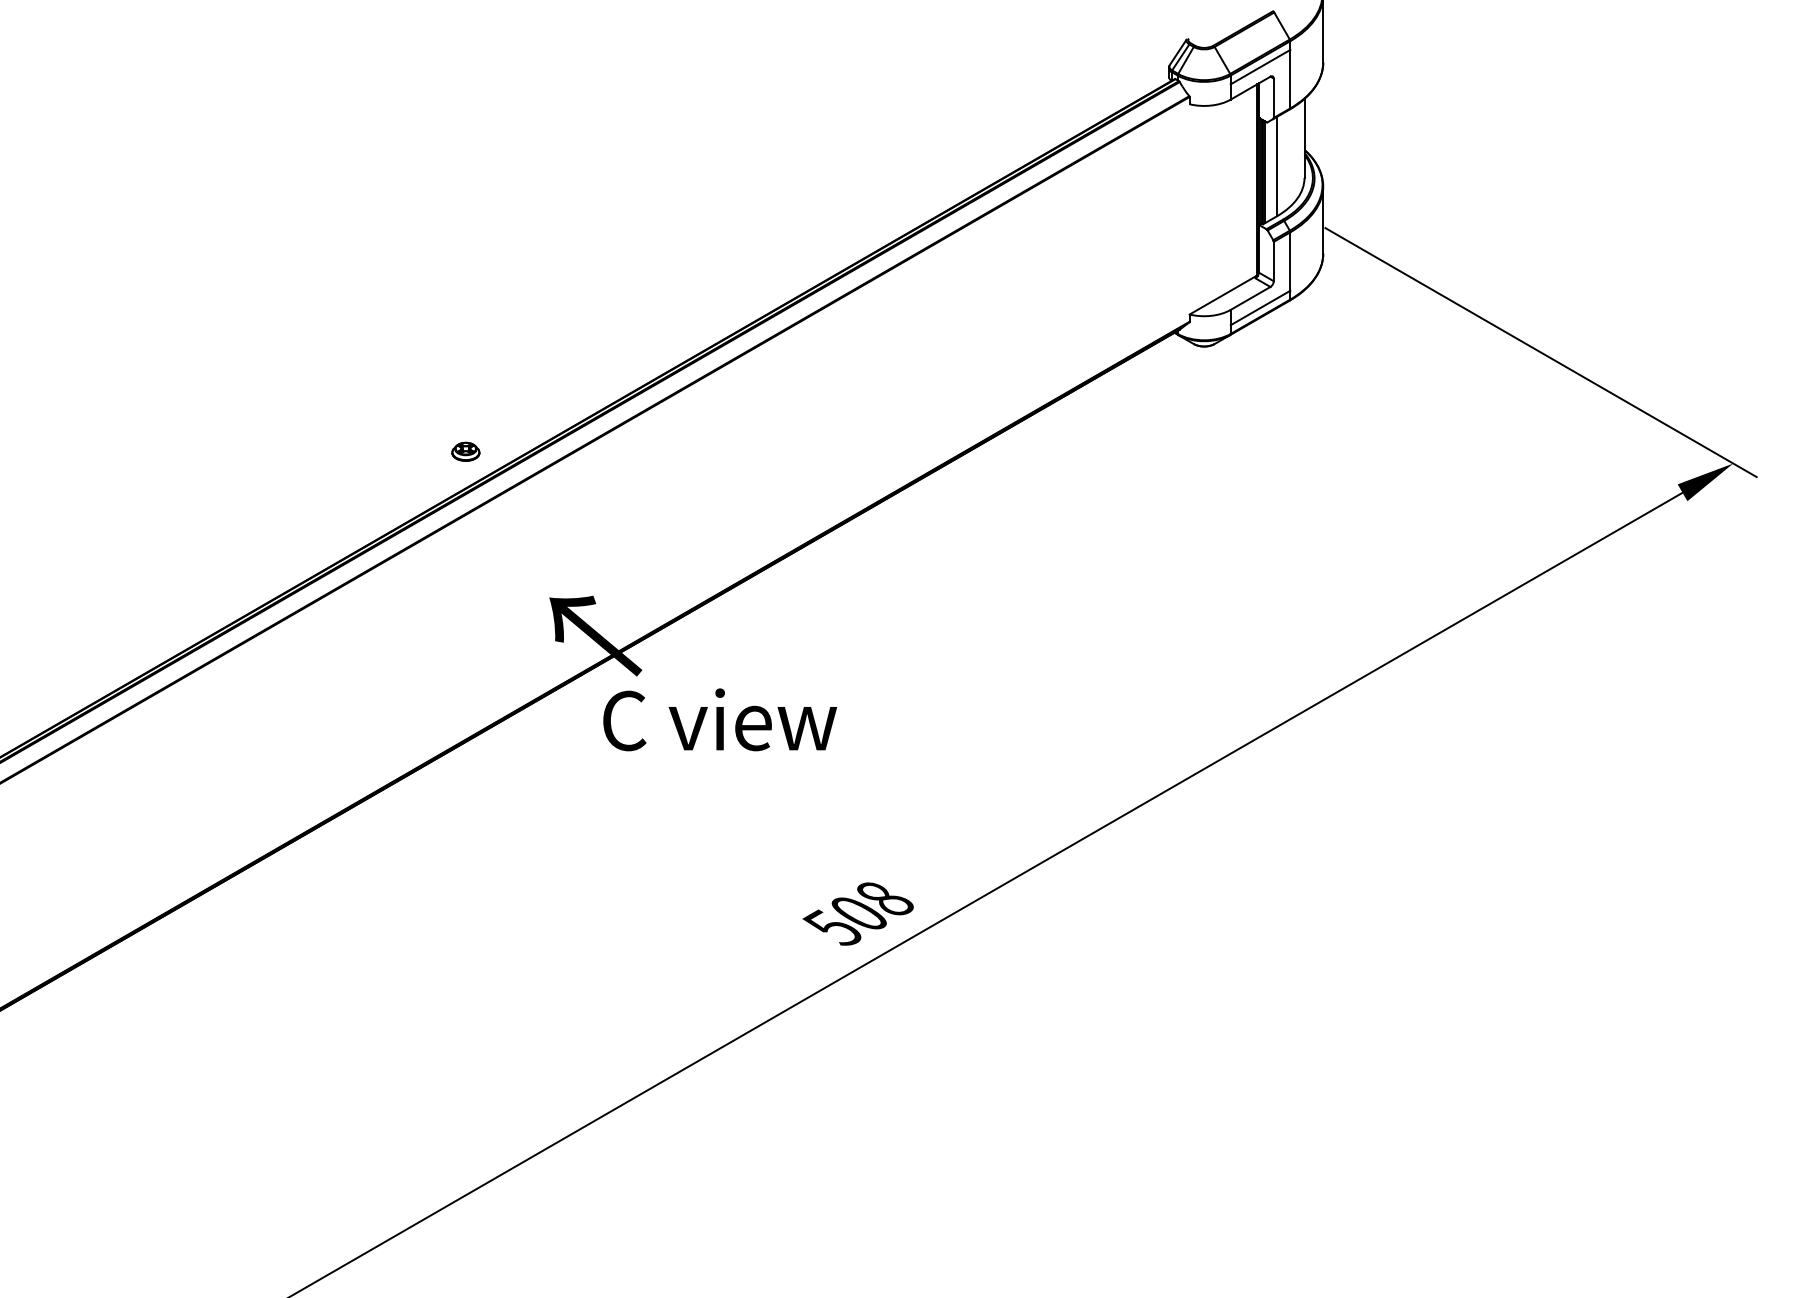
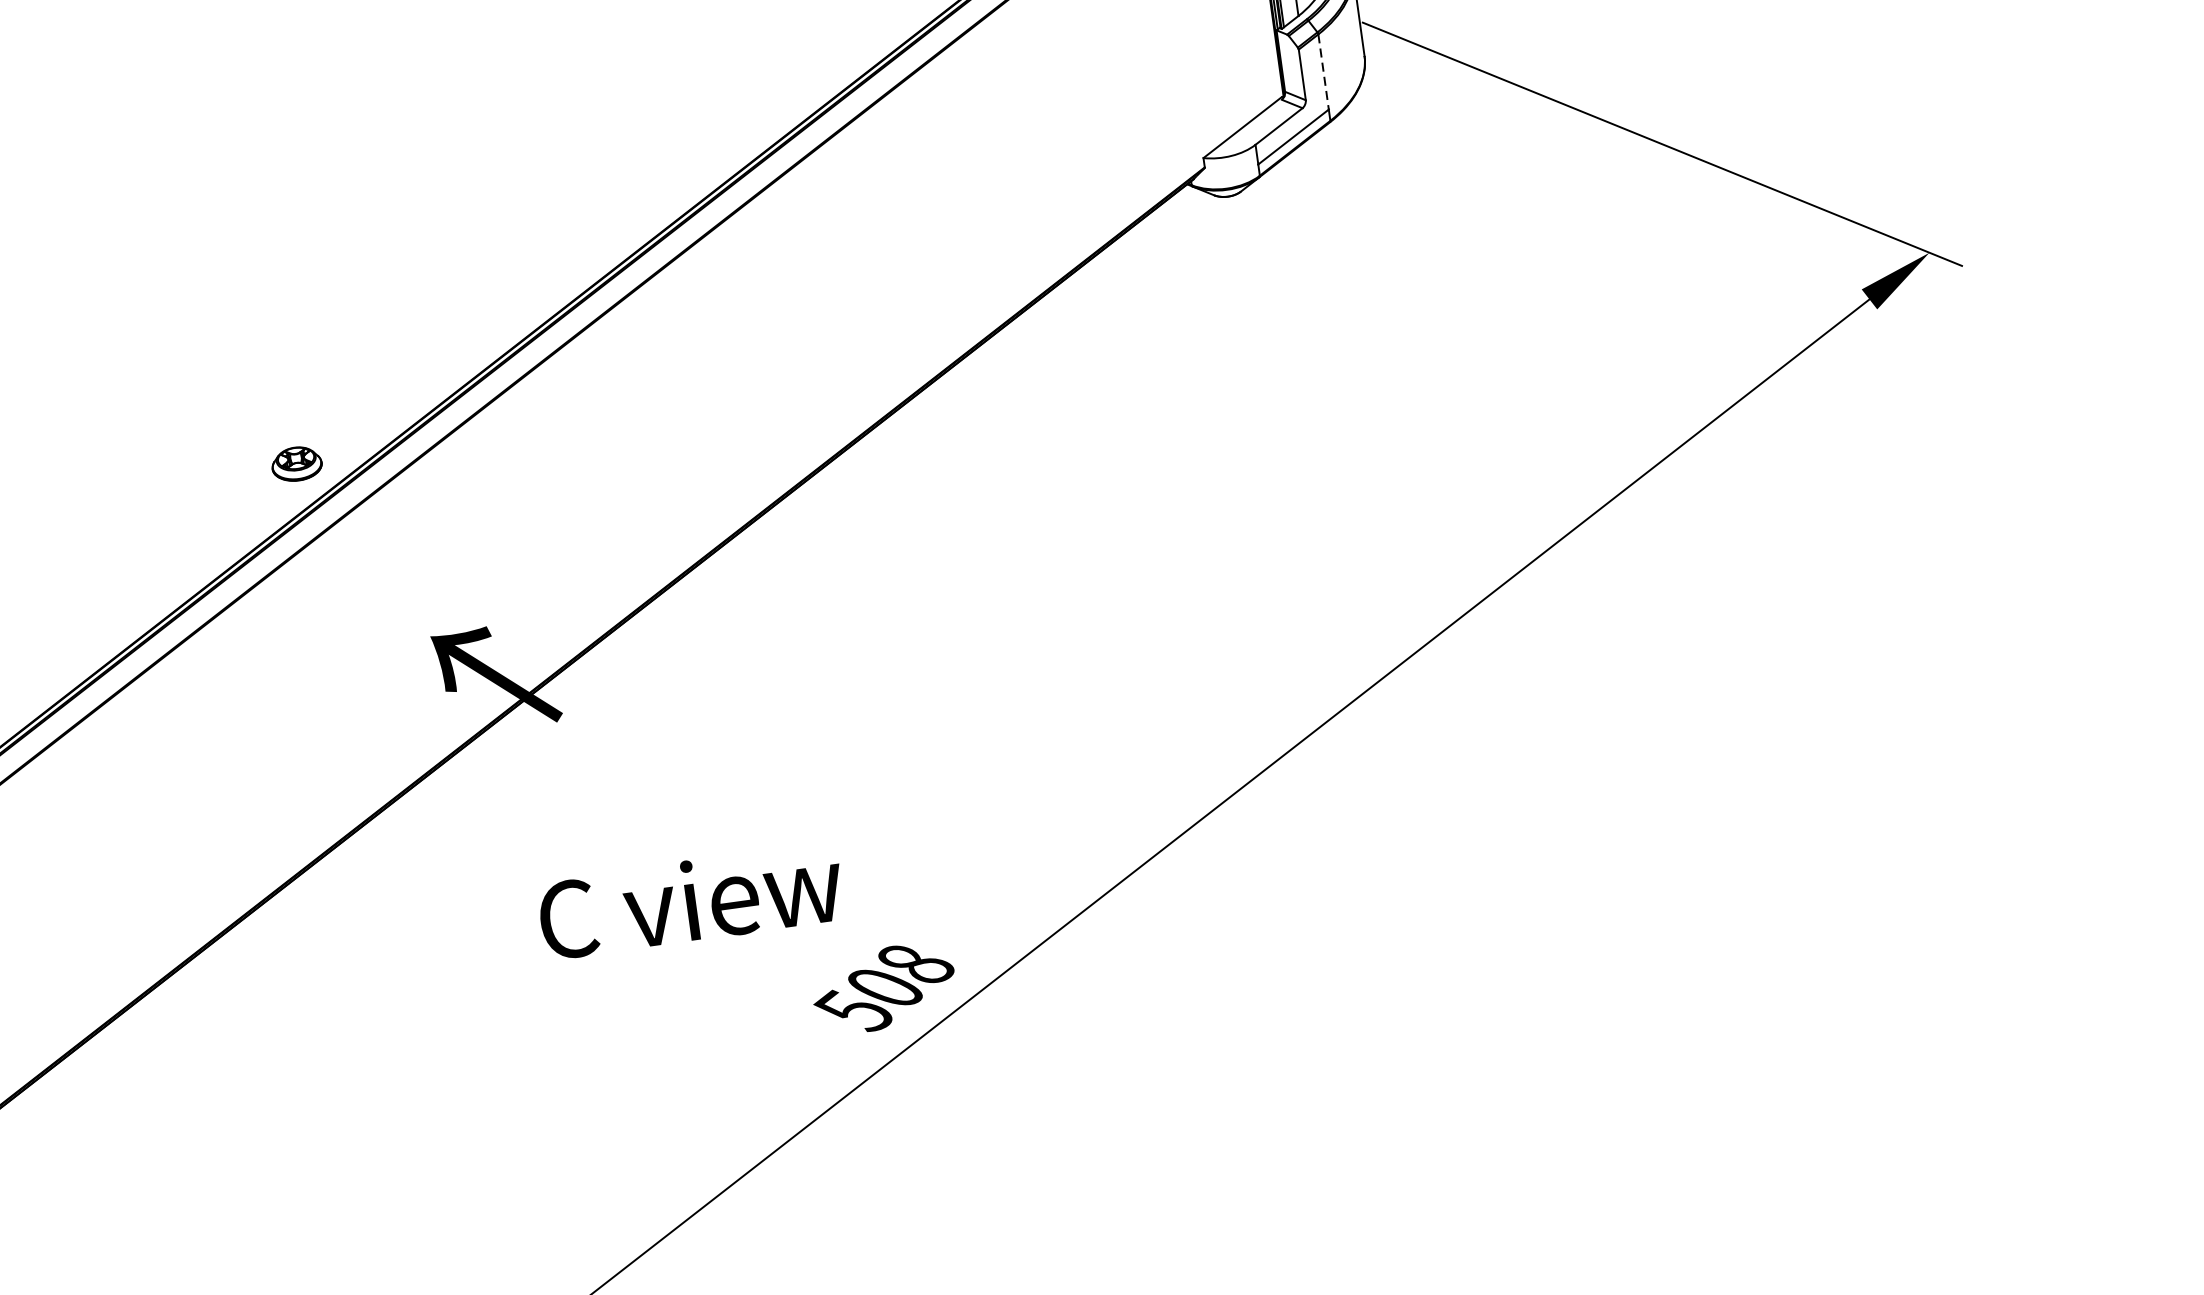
line: (1290, 262) -> (1323, 73), solid -> dashed
part: (465, 451) -> (296, 463), size x1.4
text: (720, 719) -> (691, 900), moved

